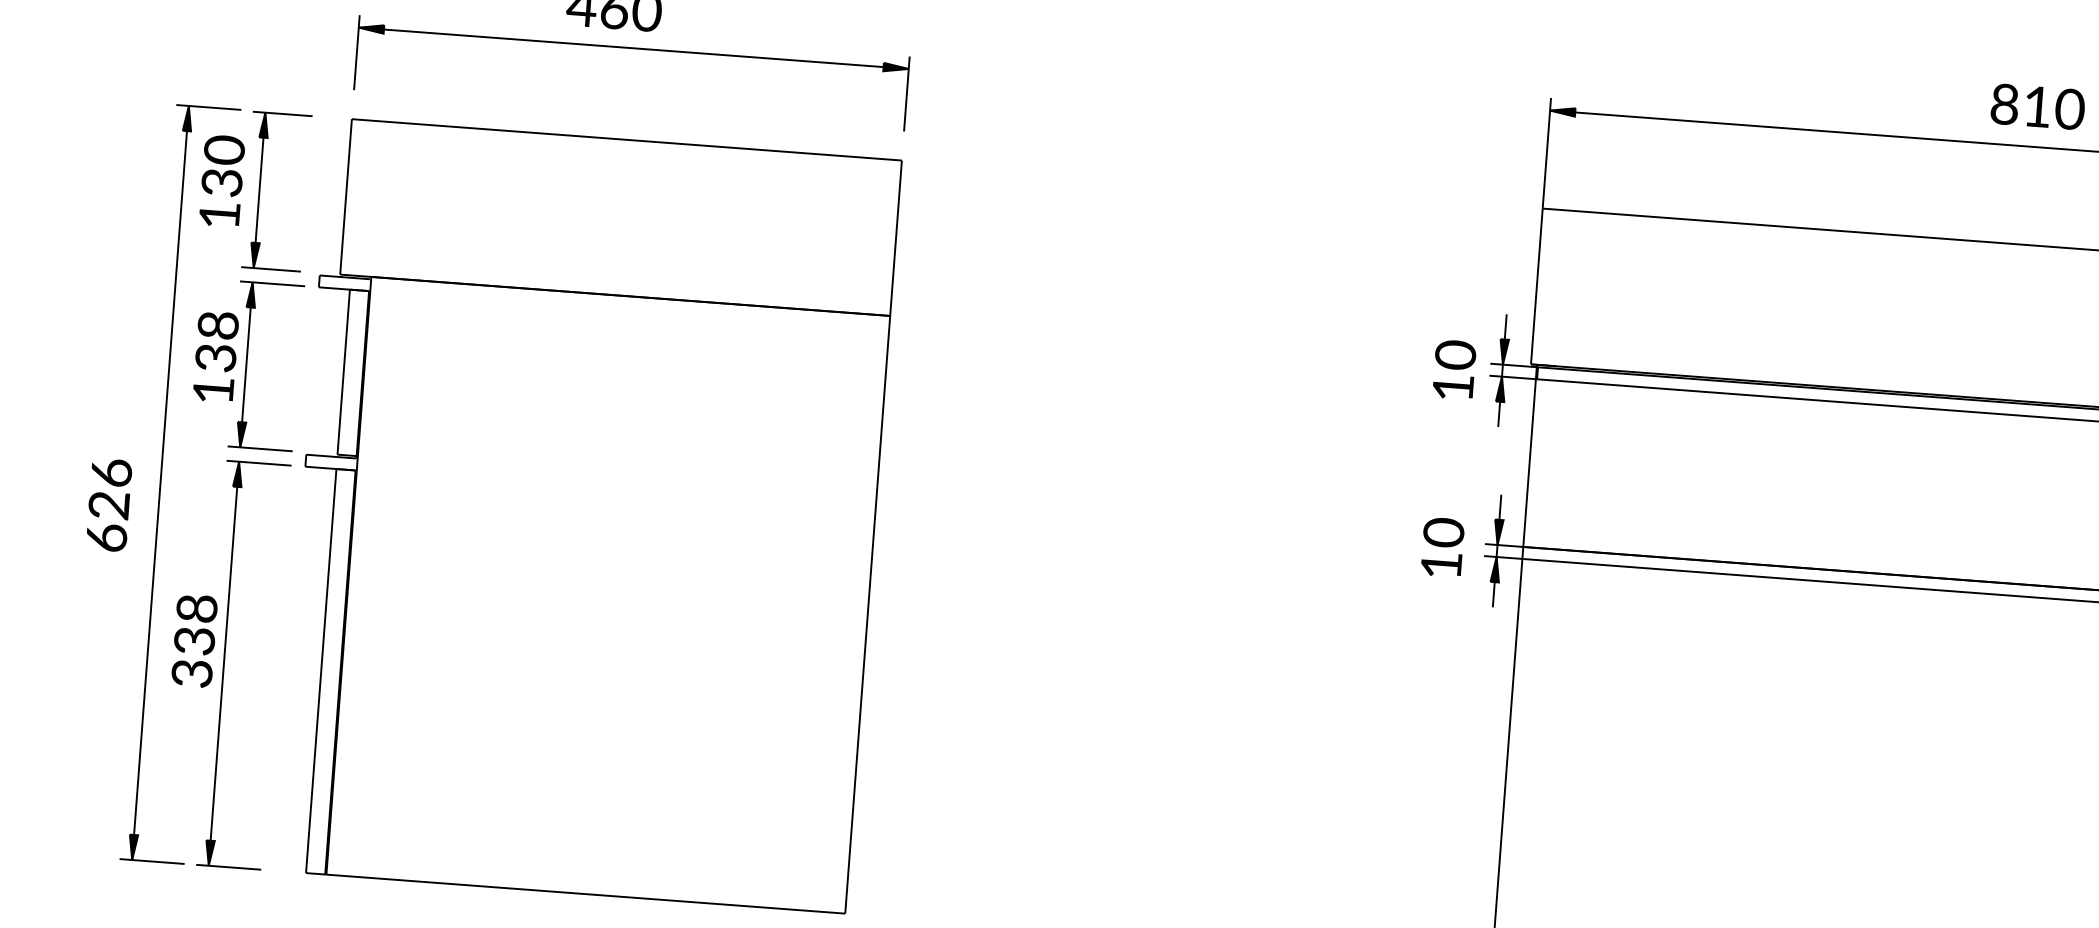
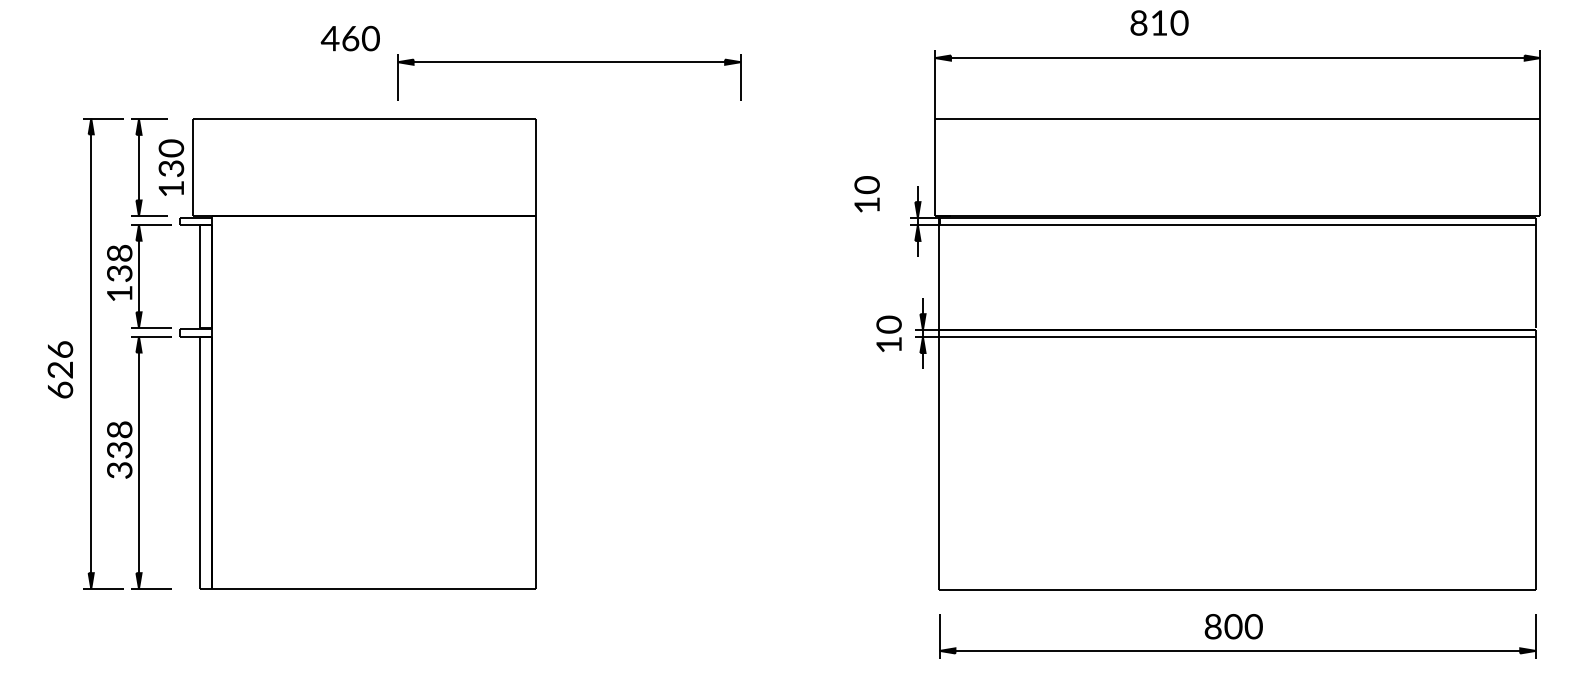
part: (633, 48) -> (569, 62), moved
text: (2037, 105) -> (1159, 22), moved
text: (222, 180) -> (171, 167), moved
text: (1453, 370) -> (866, 194), moved

